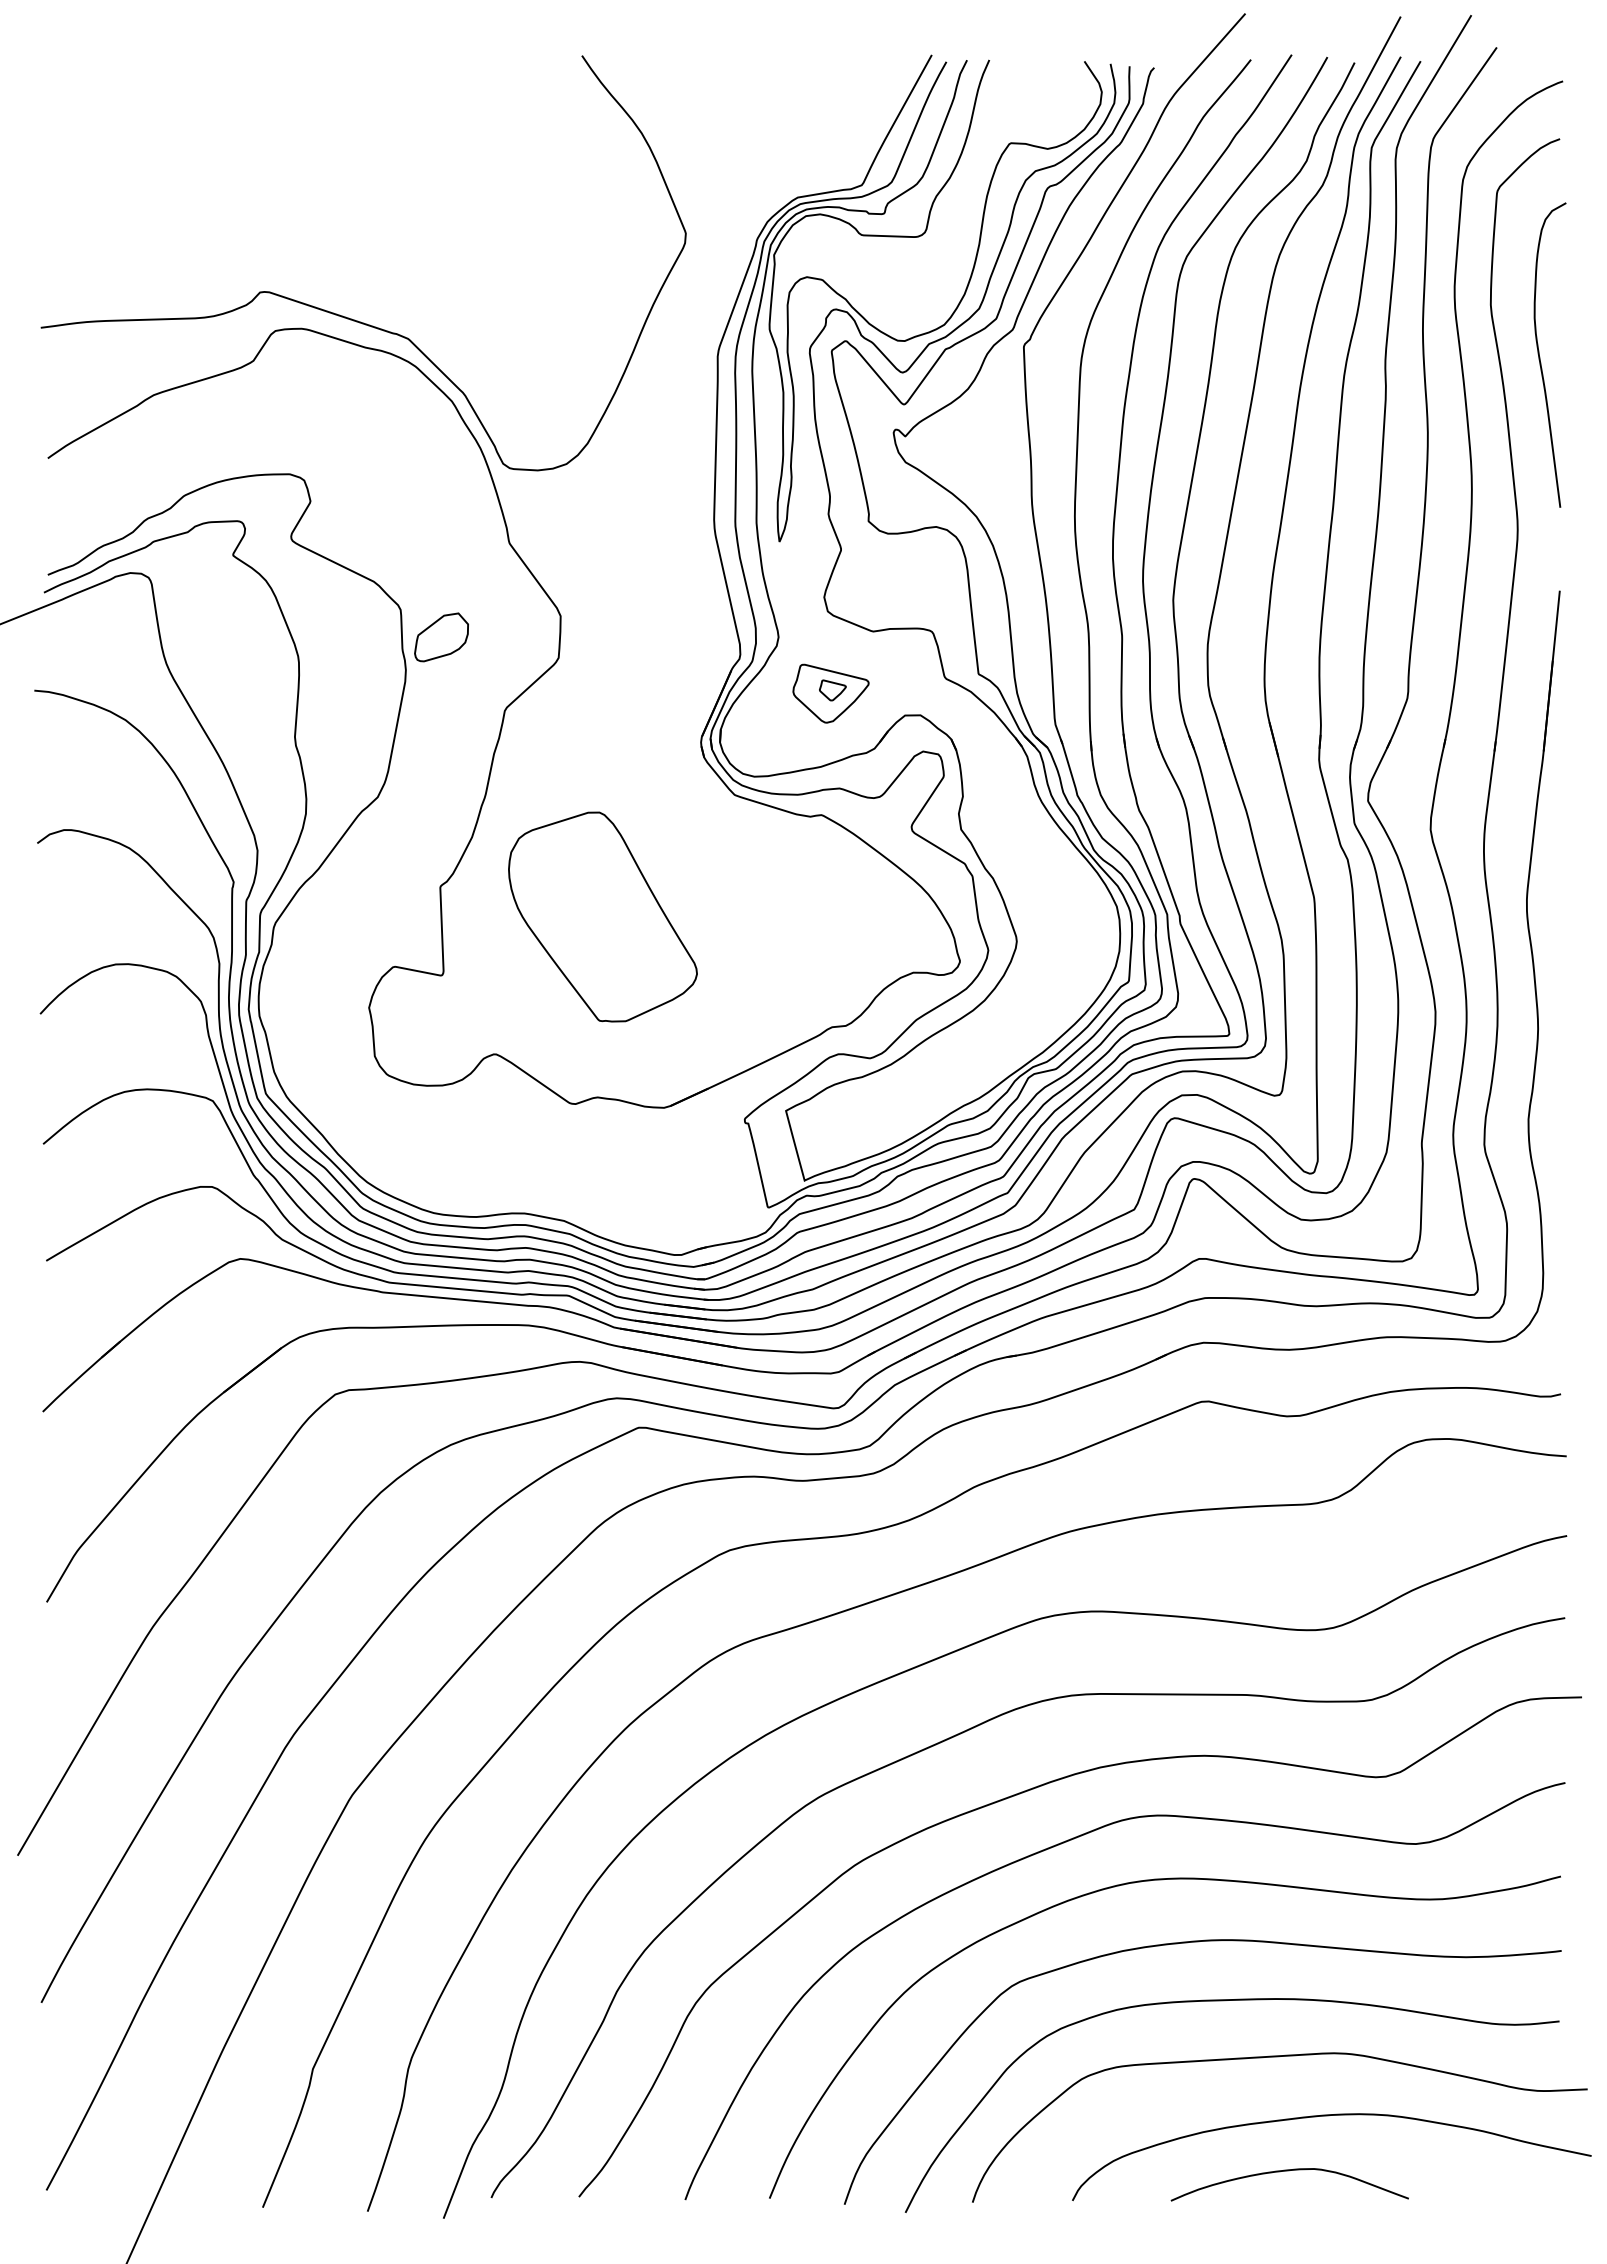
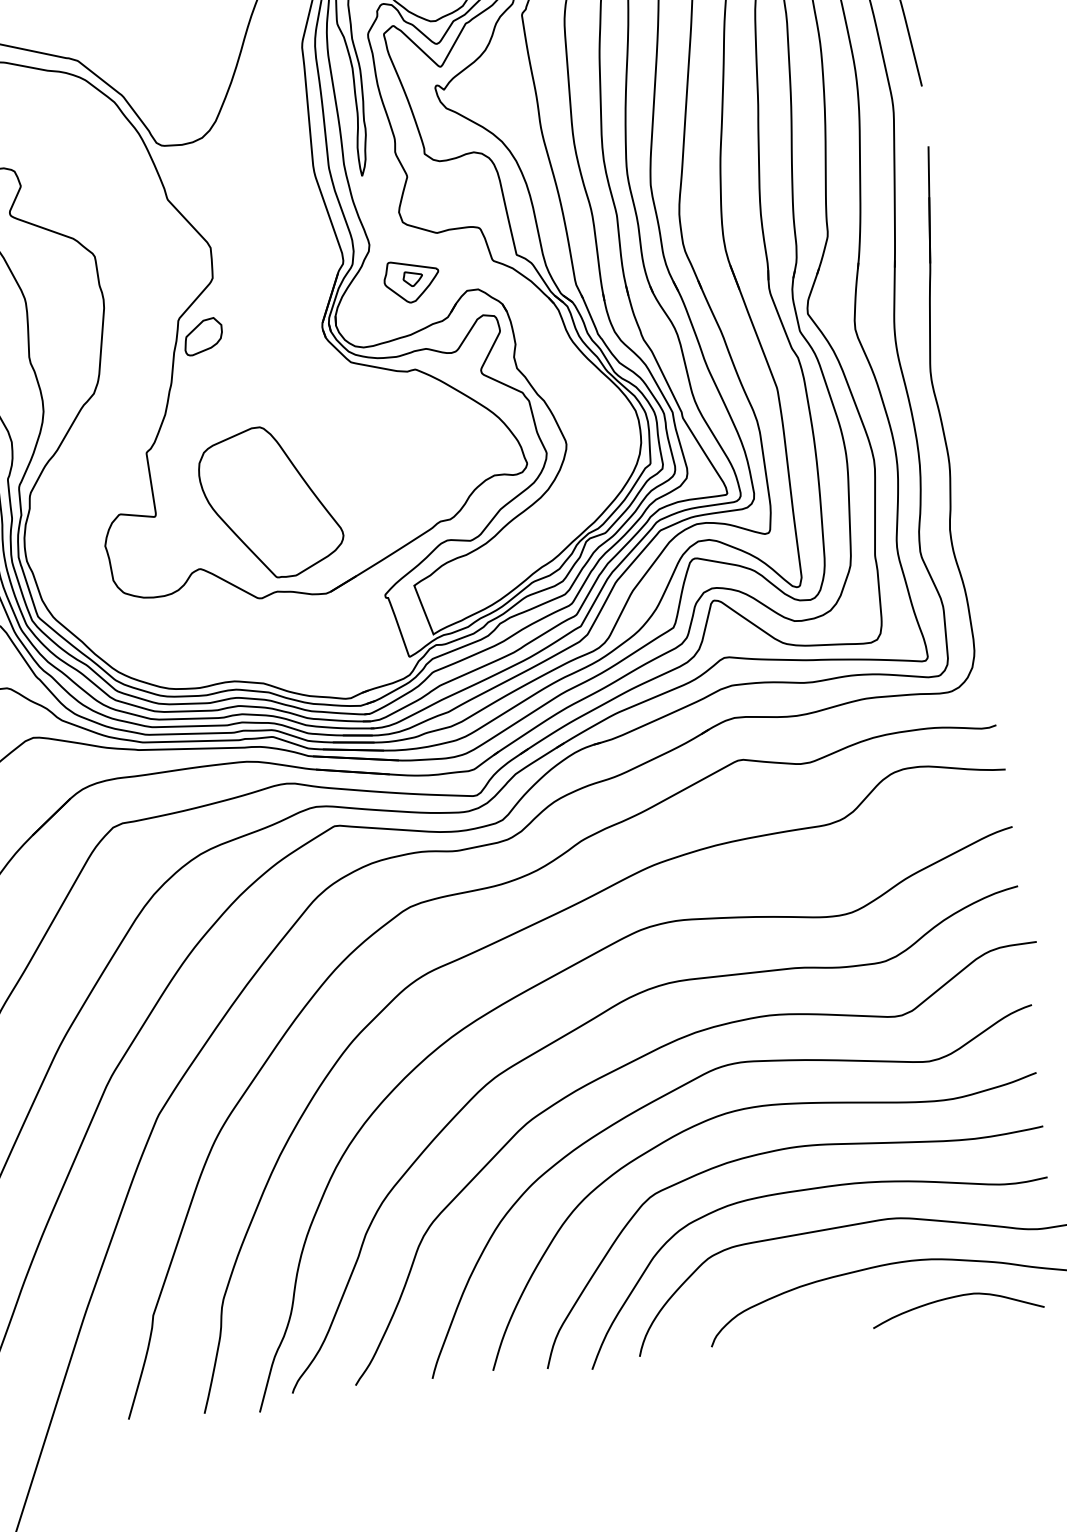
part: (441, 637) -> (203, 336), moved
part: (602, 916) -> (270, 501), moved
curve: (1289, 2171) -> (956, 1297), moved

